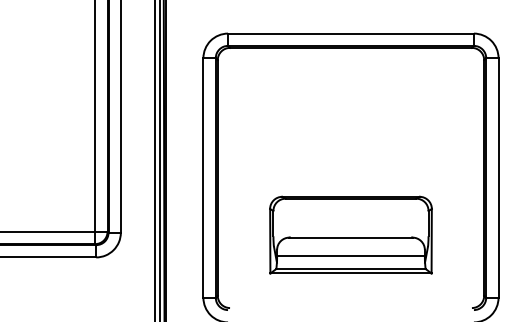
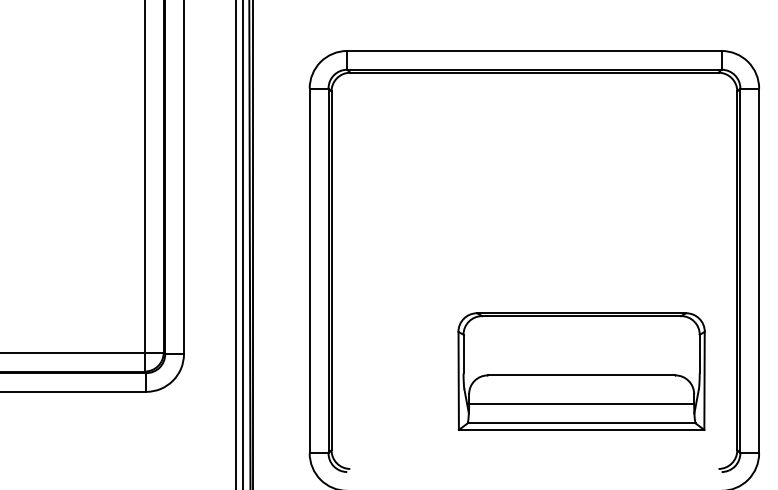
part: (350, 234) -> (580, 370), moved

